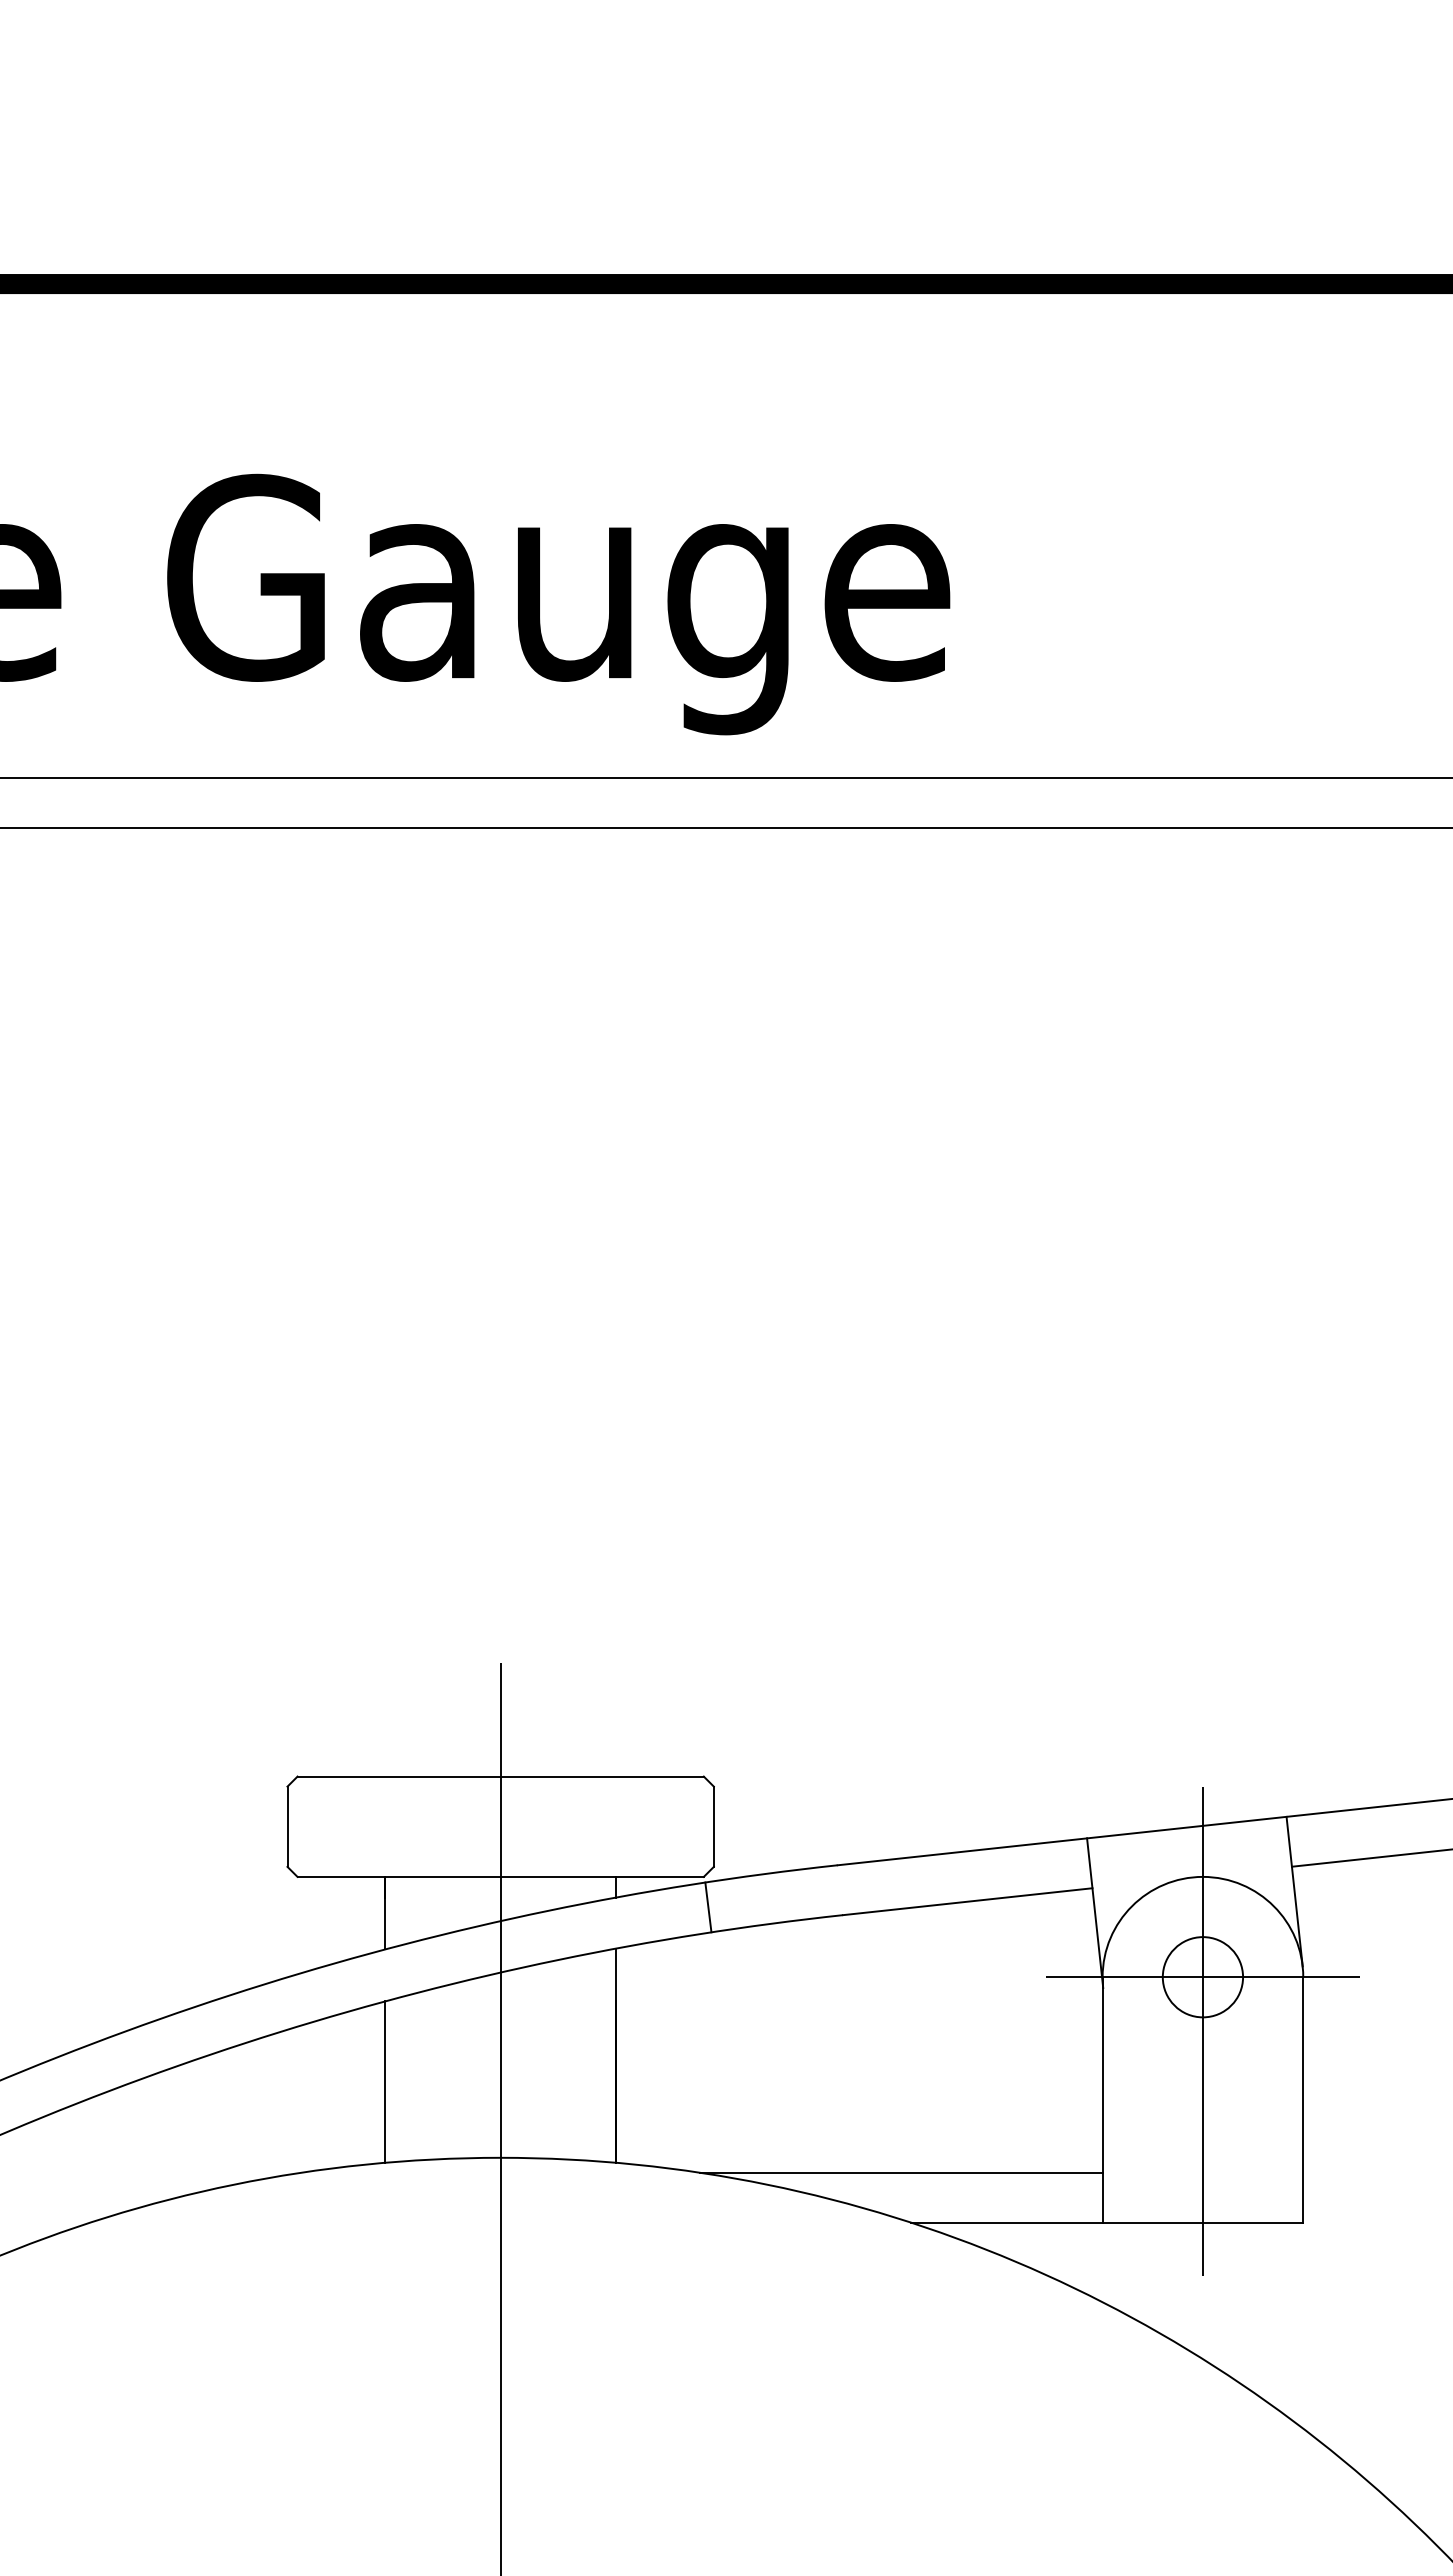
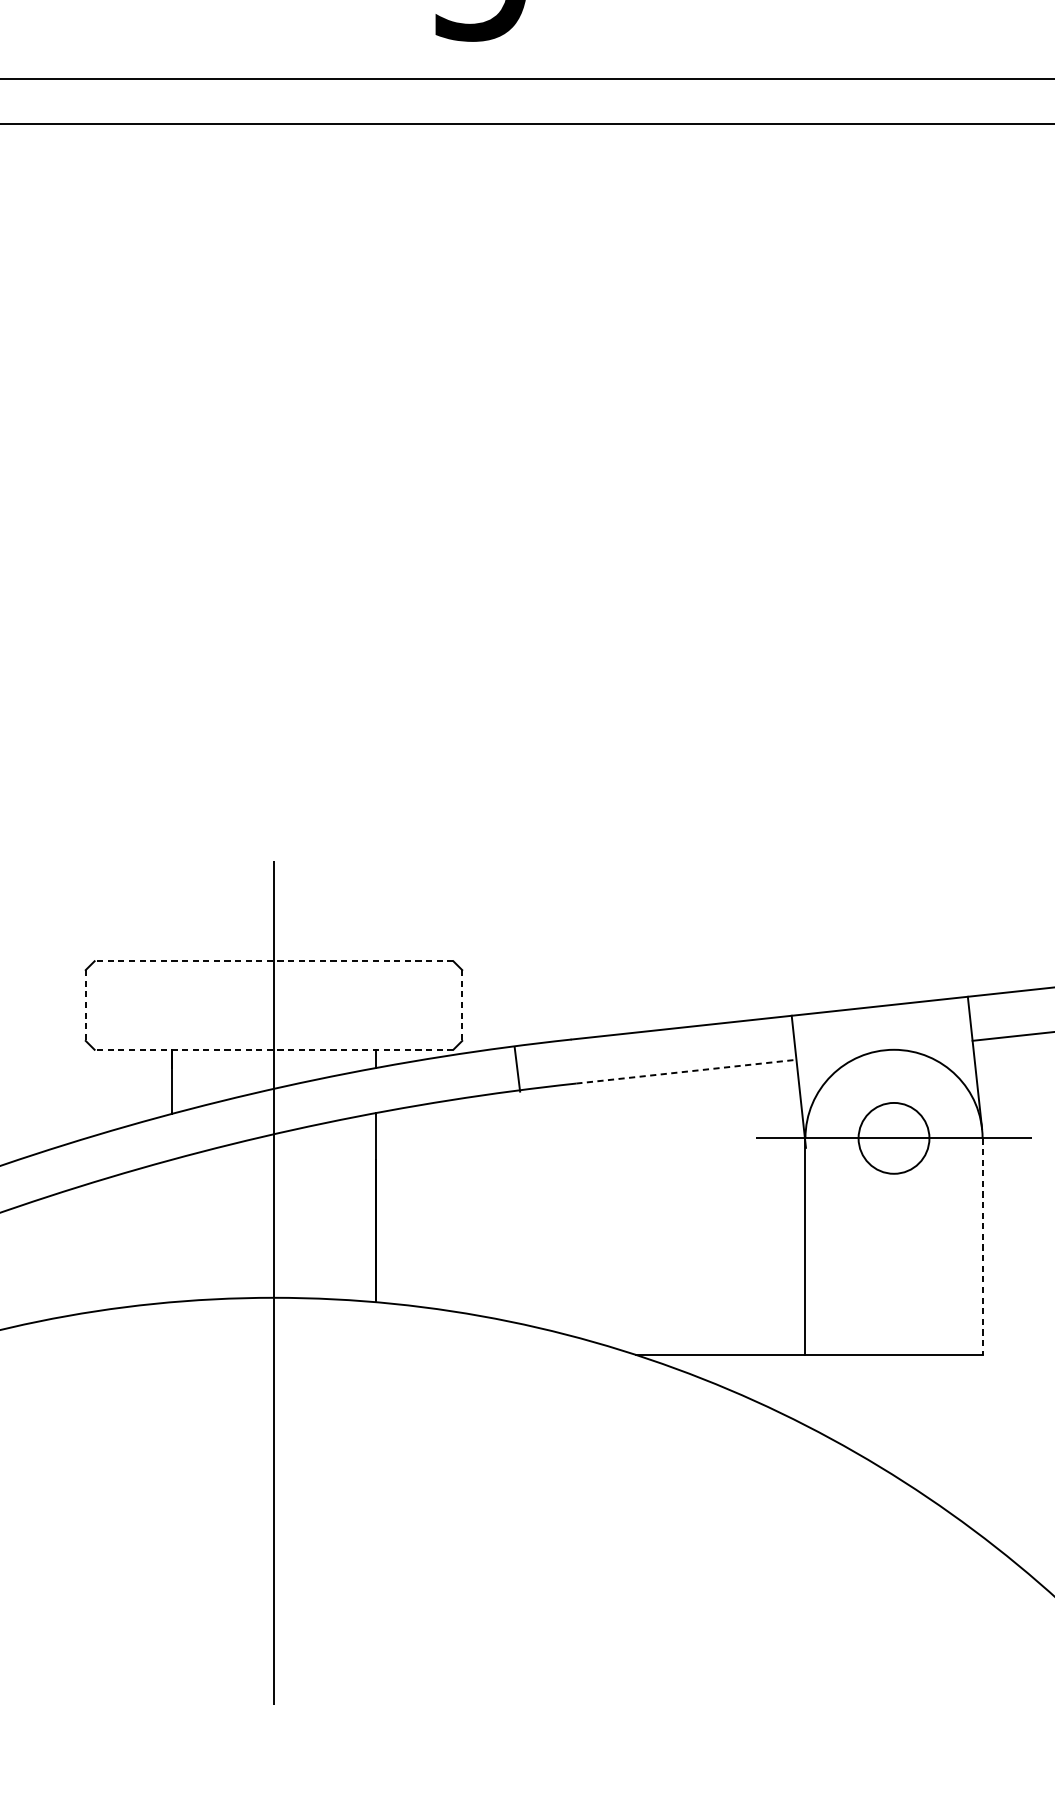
line: (500, 1776) -> (273, 961), solid -> dashed
line: (287, 1827) -> (85, 1006), solid -> dashed
line: (713, 1827) -> (461, 1006), solid -> dashed
line: (500, 1876) -> (273, 1049), solid -> dashed
line: (968, 1901) -> (687, 1071), solid -> dashed
line: (708, 1907) -> (517, 1069), moved
line: (1202, 2030) -> (893, 1185), removed
line: (385, 2081) -> (172, 1230), removed
line: (1303, 2100) -> (982, 1247), solid -> dashed
line: (900, 2172) -> (626, 1310), removed

